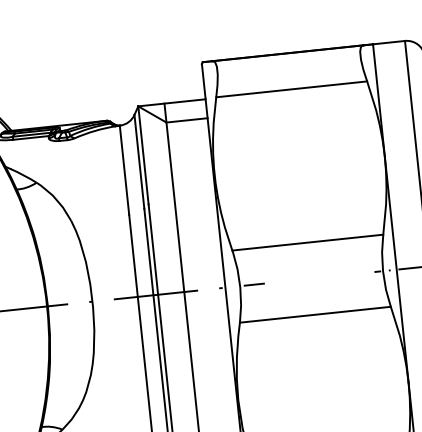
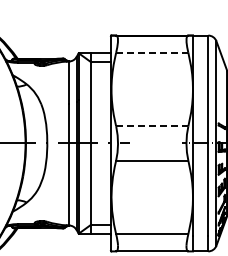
line: (292, 88) -> (152, 52), solid -> dashed
line: (308, 243) -> (152, 126), solid -> dashed

